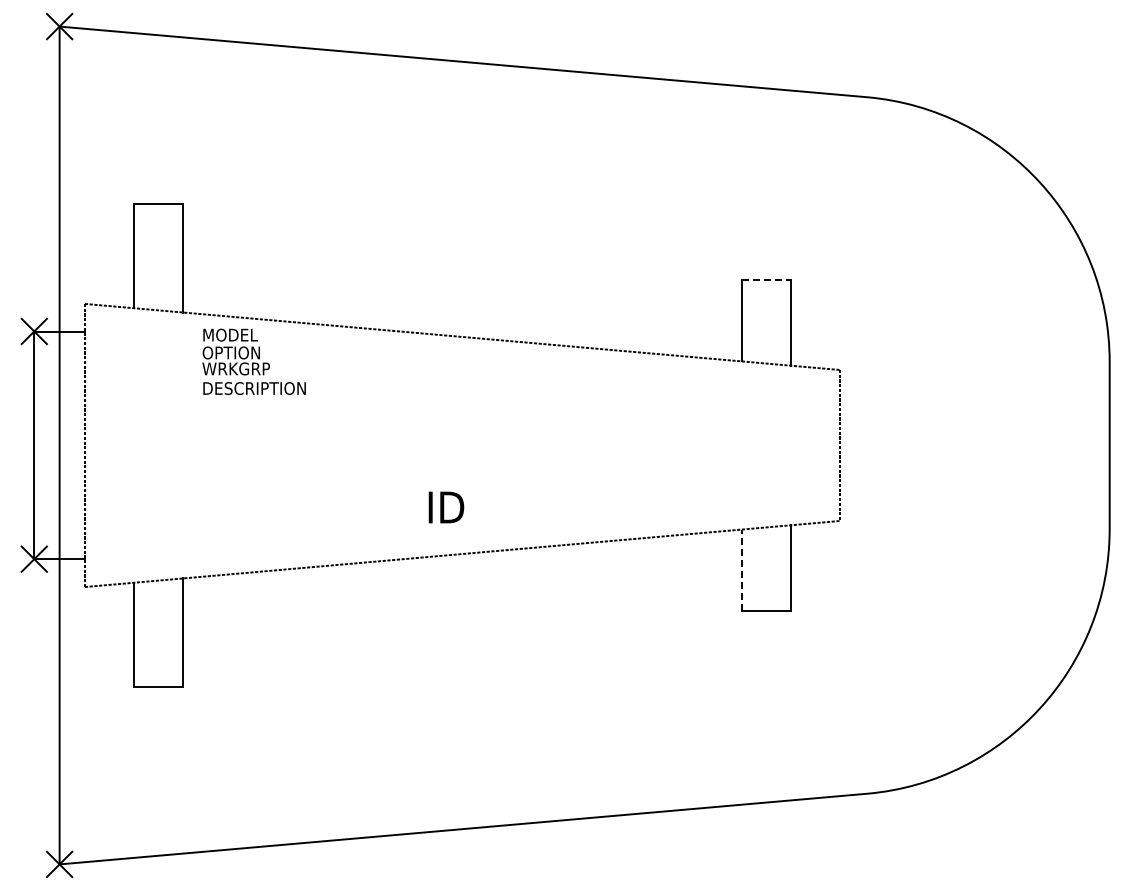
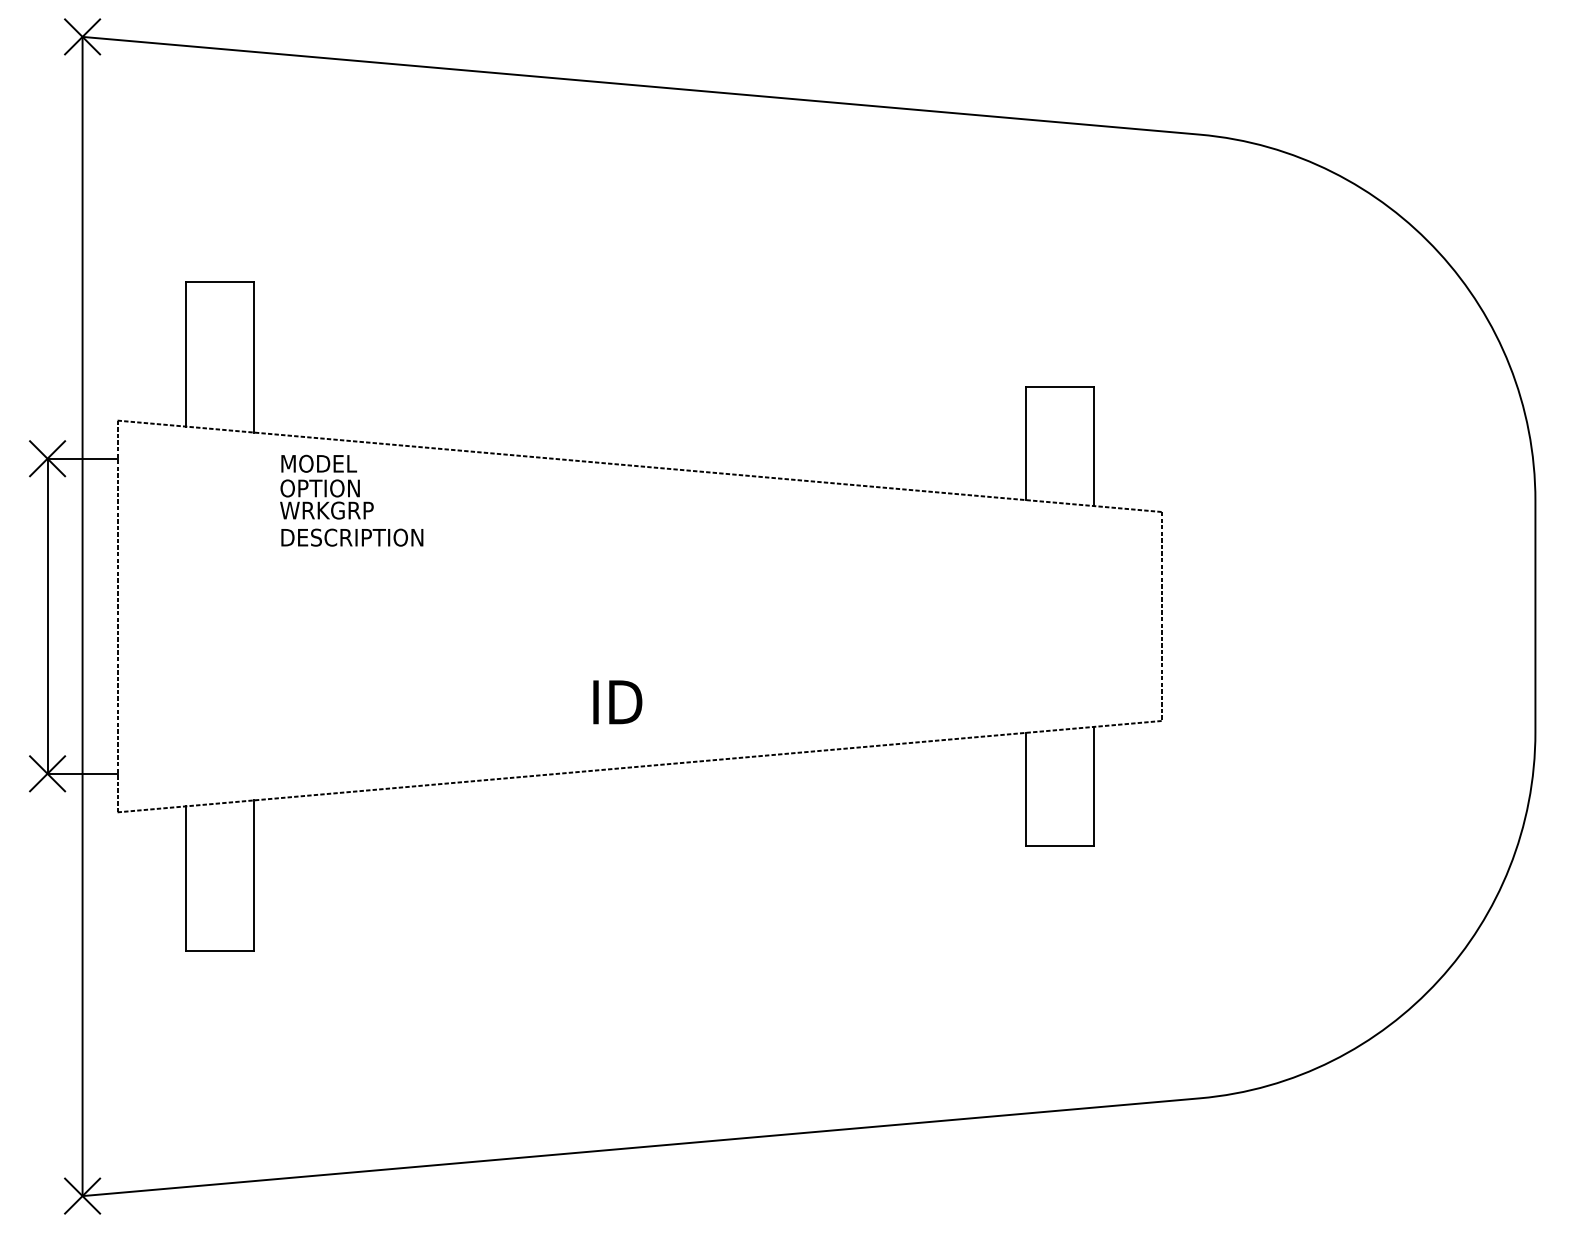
line: (766, 279) -> (1060, 386), dashed -> solid
line: (741, 570) -> (1026, 789), dashed -> solid

